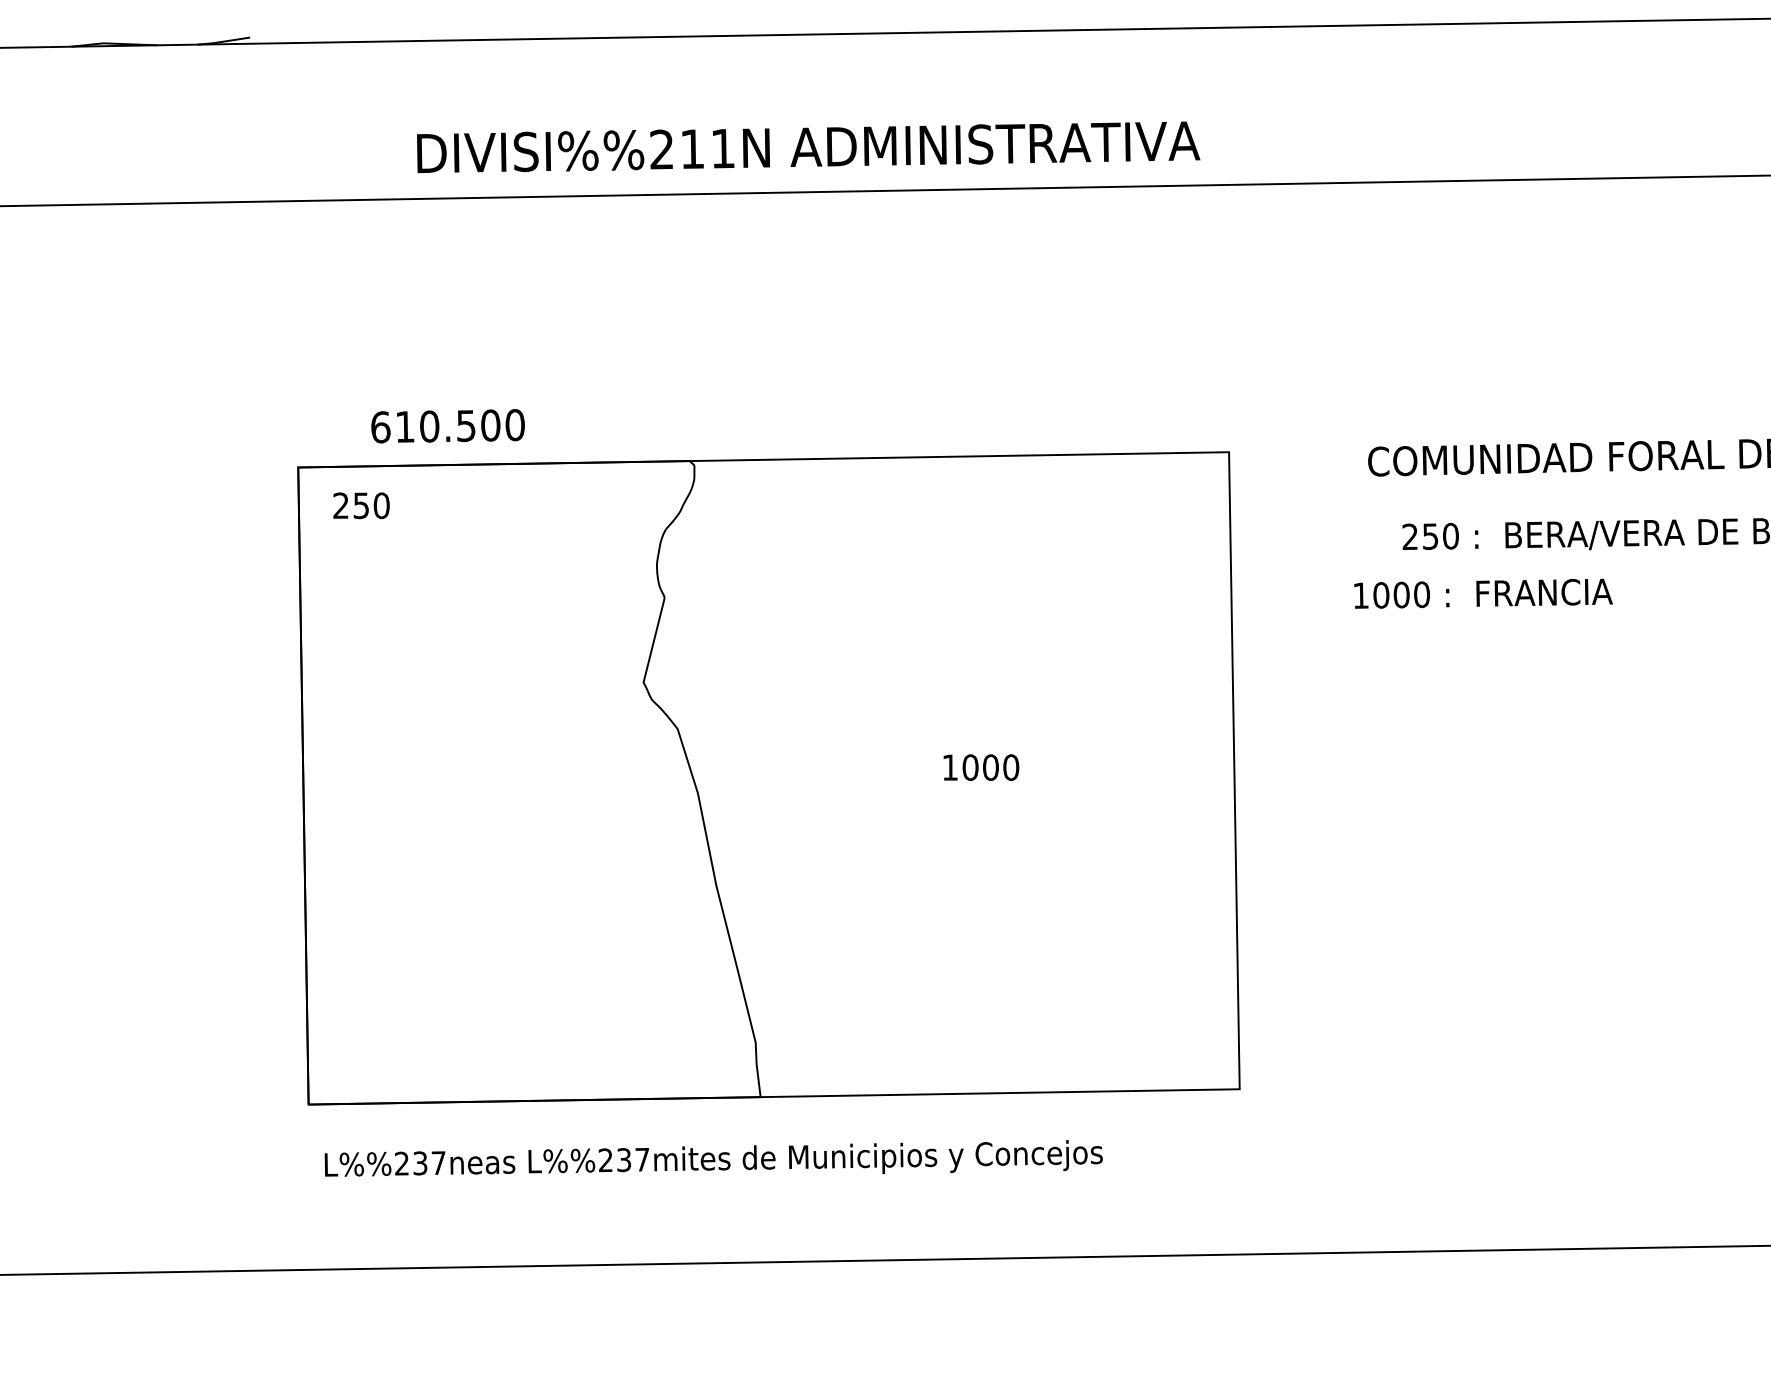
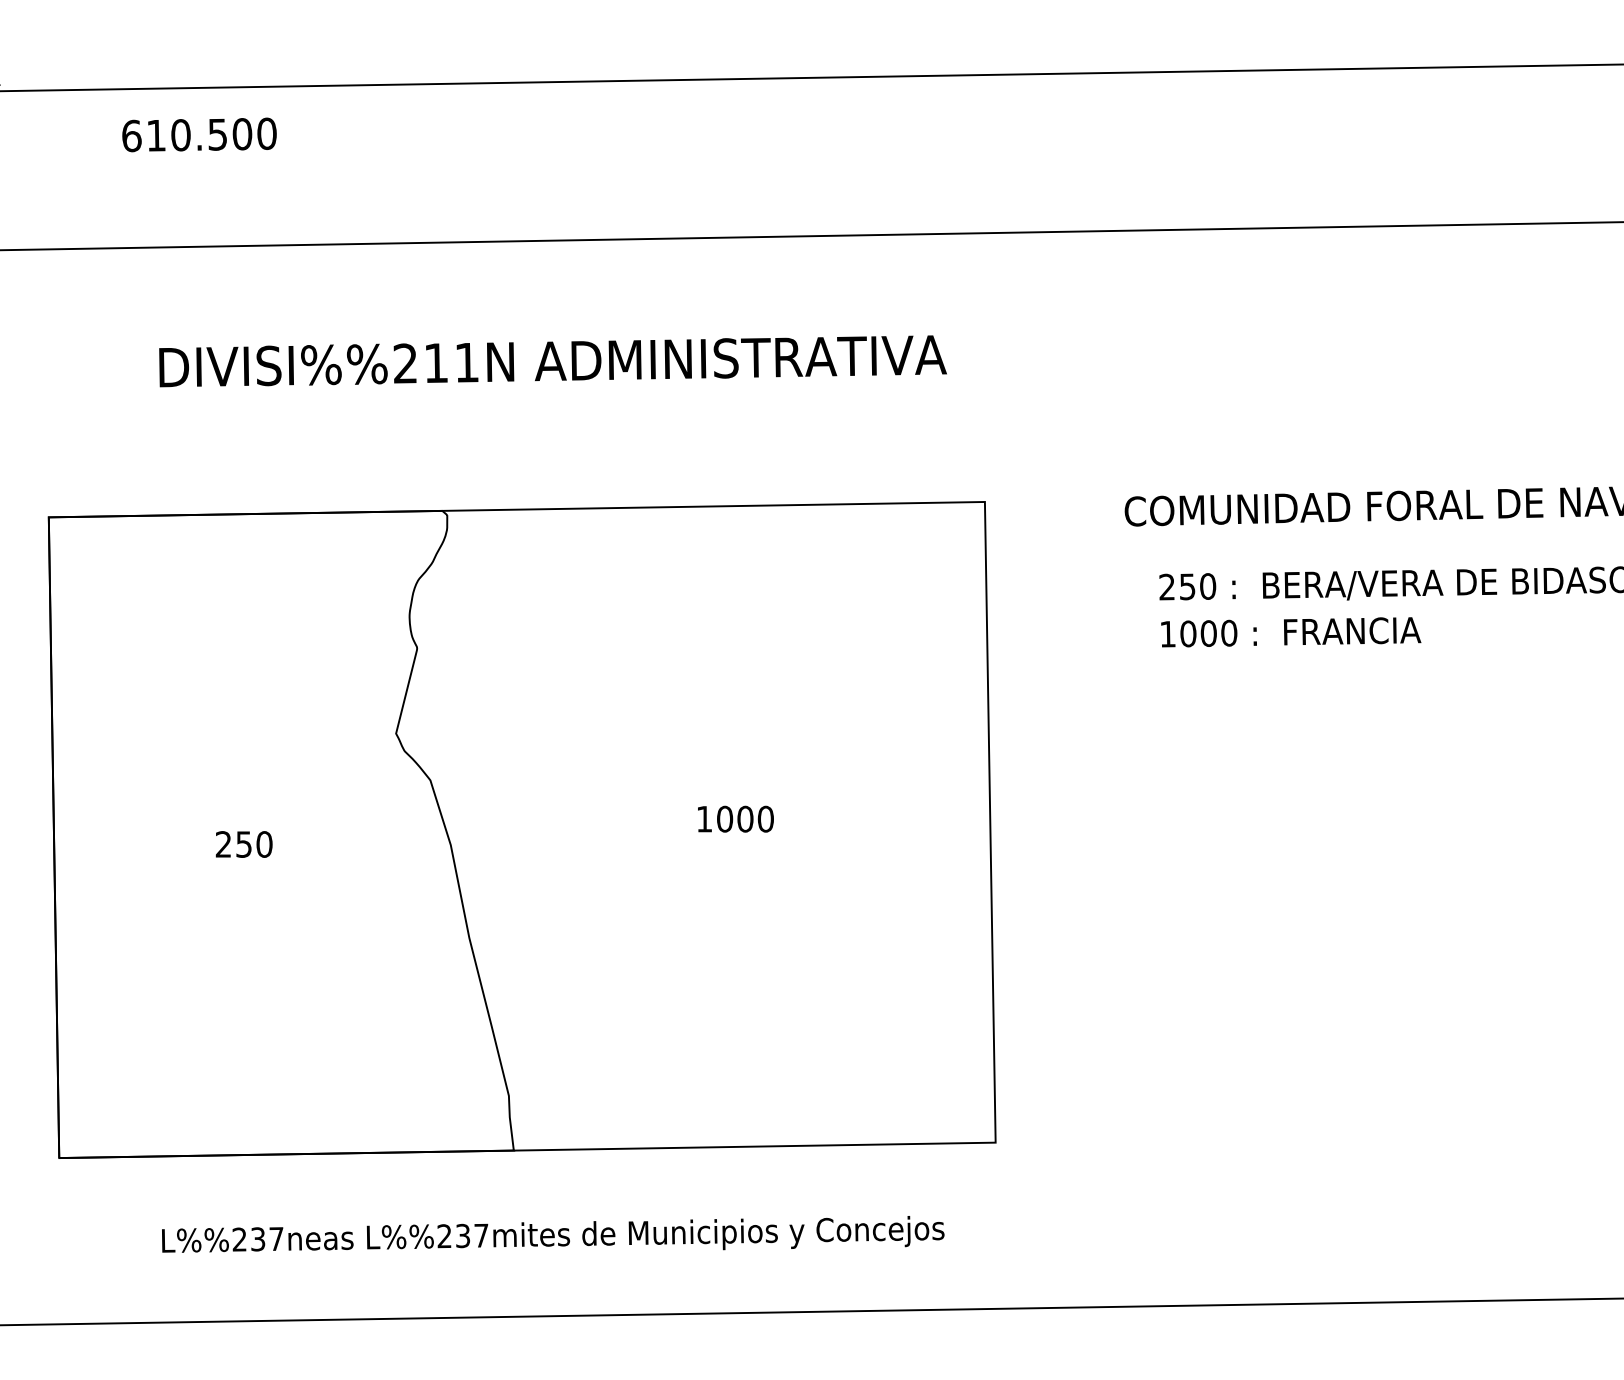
text: (808, 147) -> (552, 361), moved
text: (447, 426) -> (198, 135), moved
text: (361, 505) -> (244, 844), moved
text: (1483, 593) -> (1291, 632), moved
text: (713, 1158) -> (552, 1234), moved

